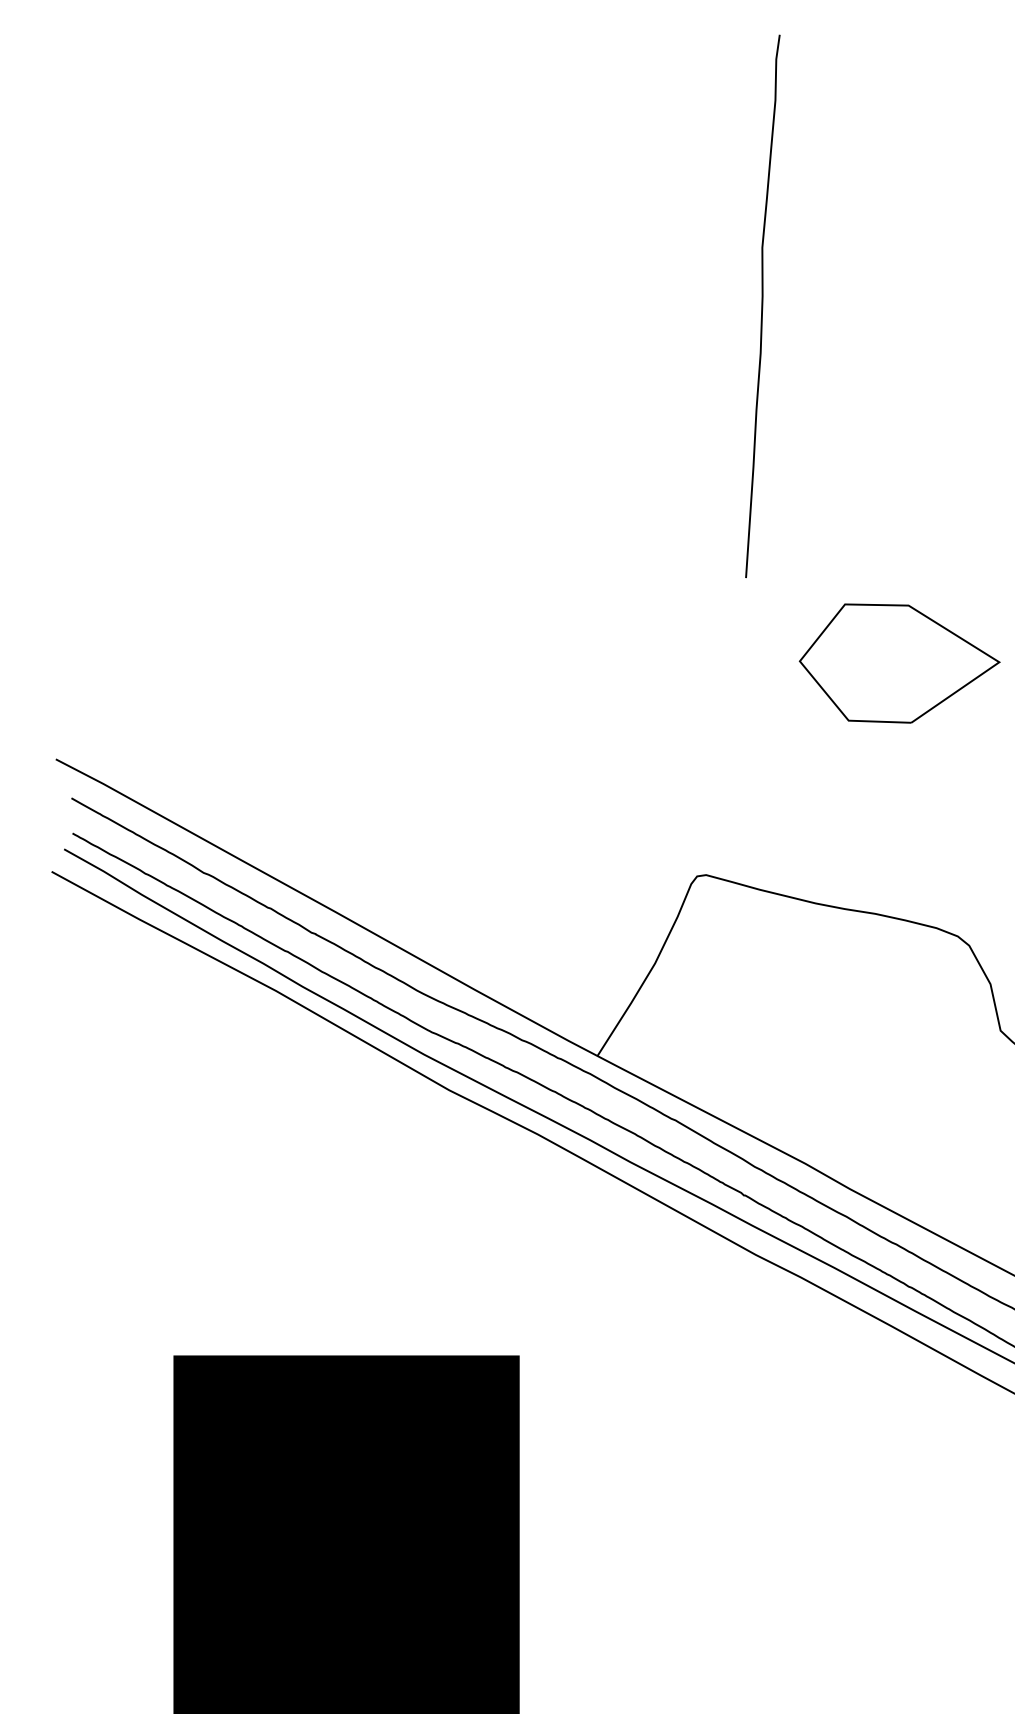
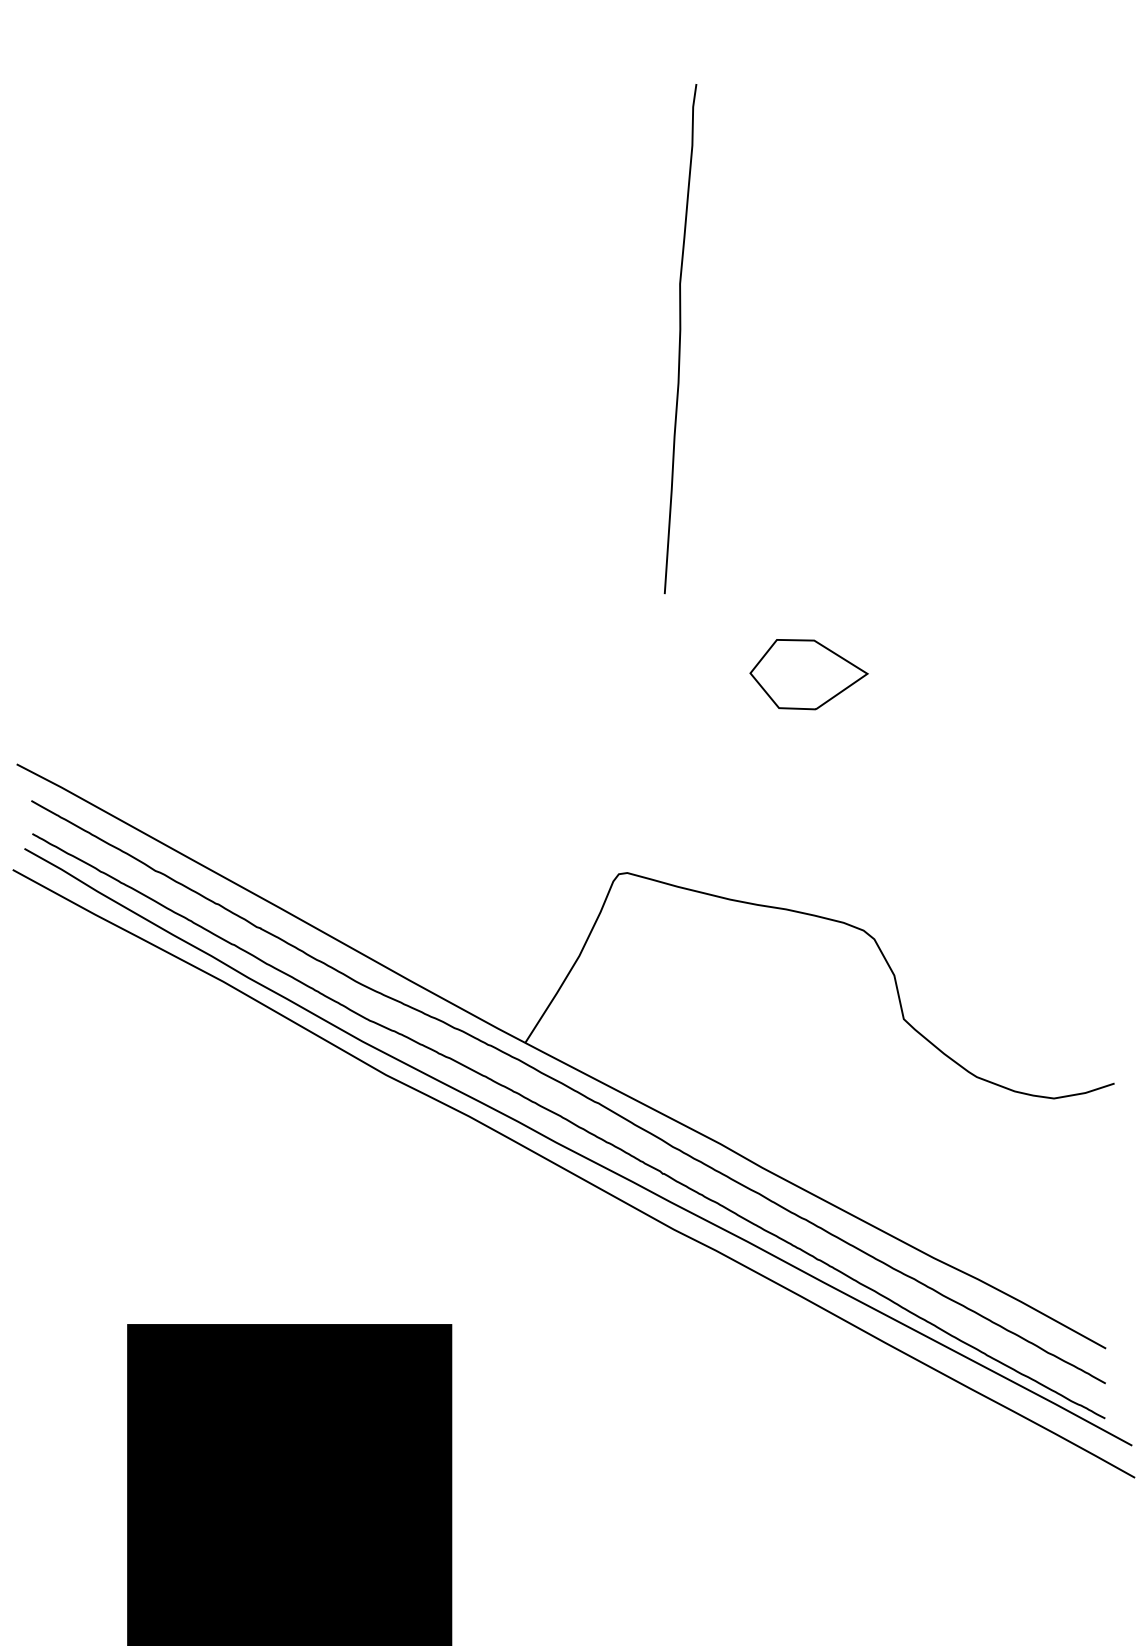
part: (899, 663) -> (808, 674), size x0.62

